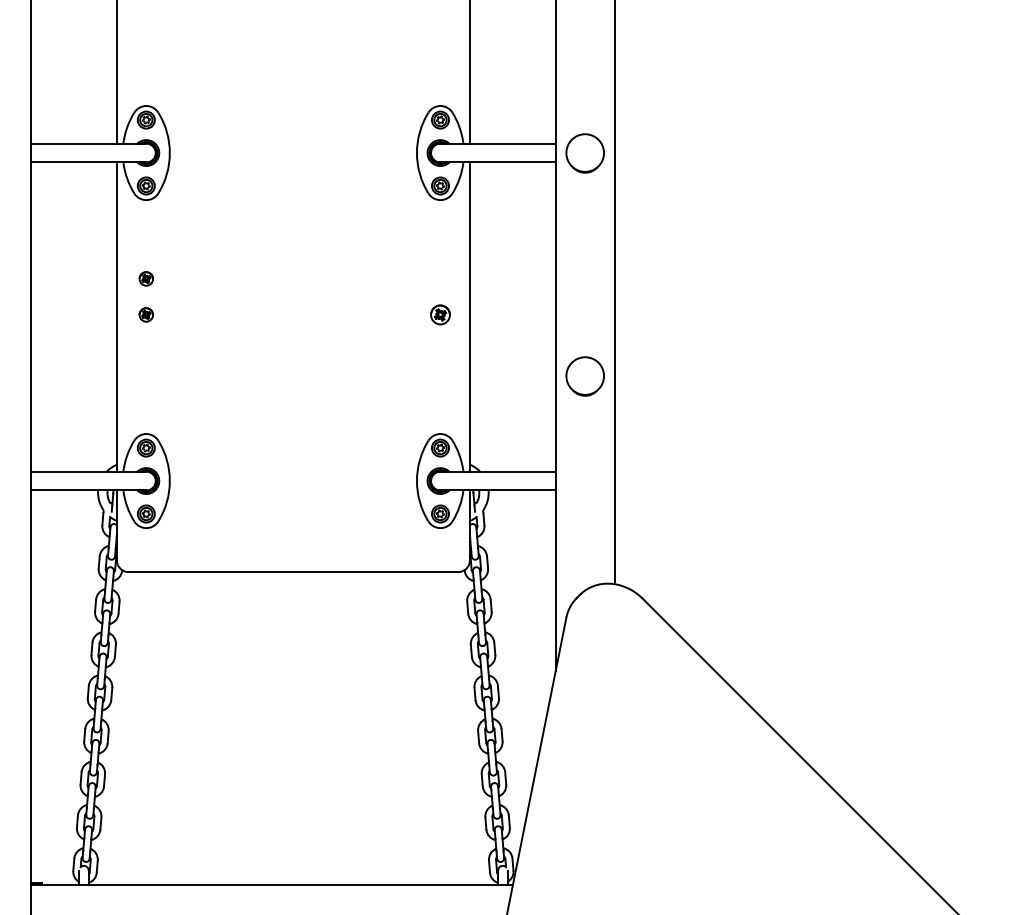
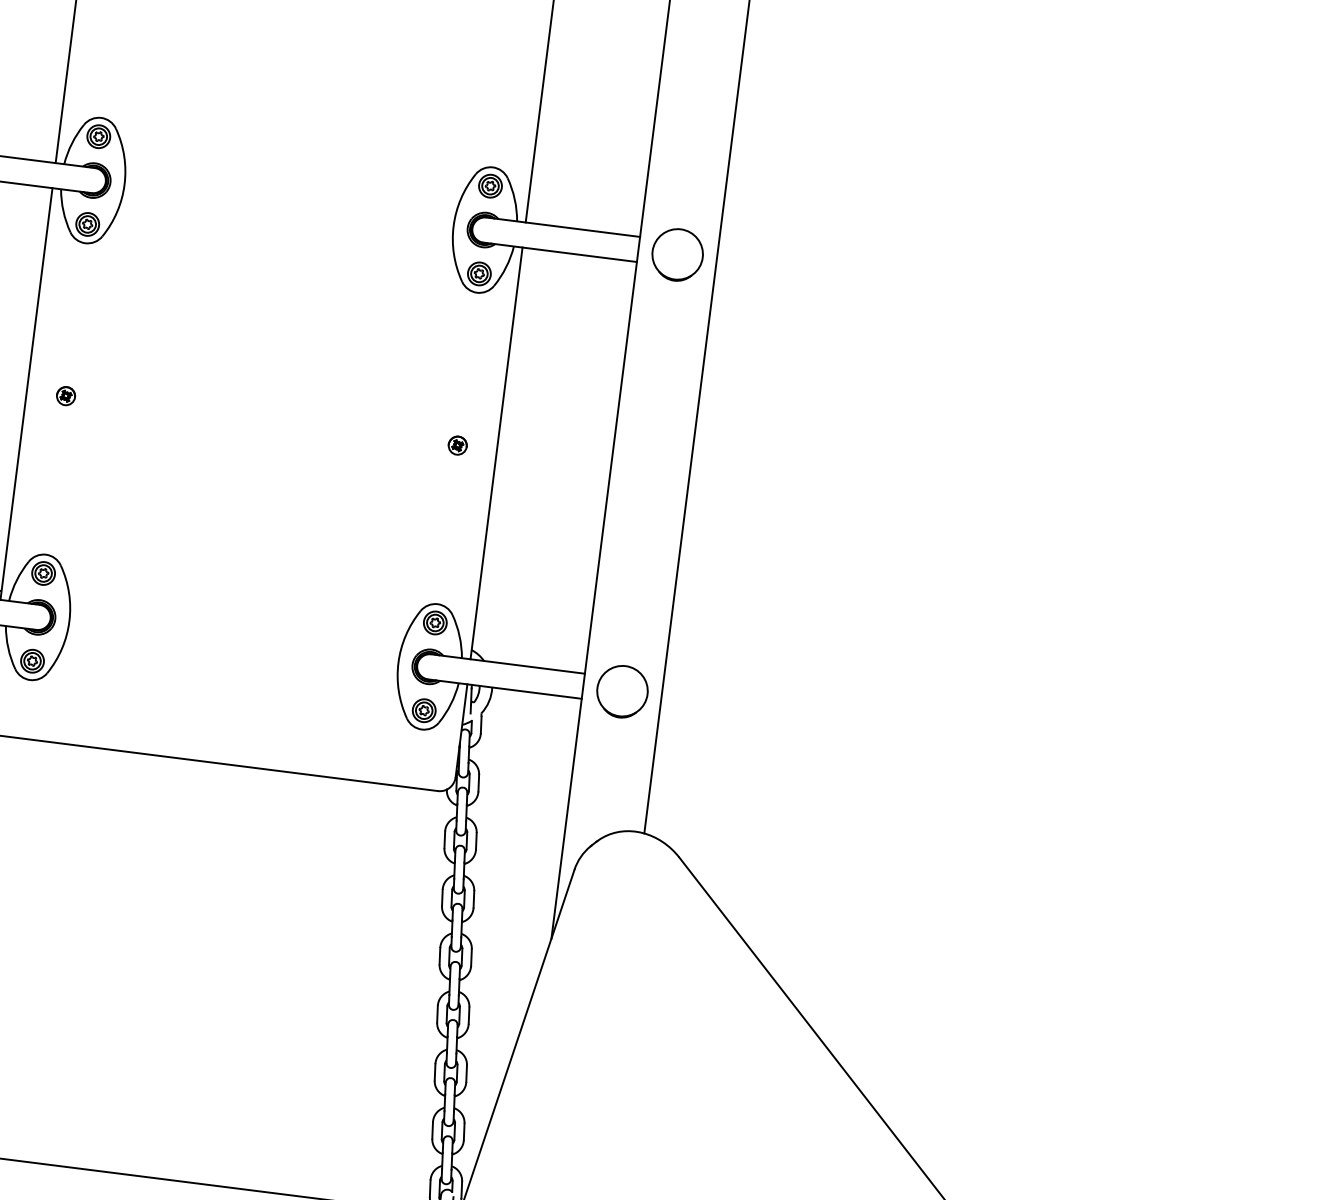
part: (145, 278) -> (71, 347), removed
part: (440, 314) -> (457, 445), size x0.71
part: (584, 376) -> (621, 691), moved

